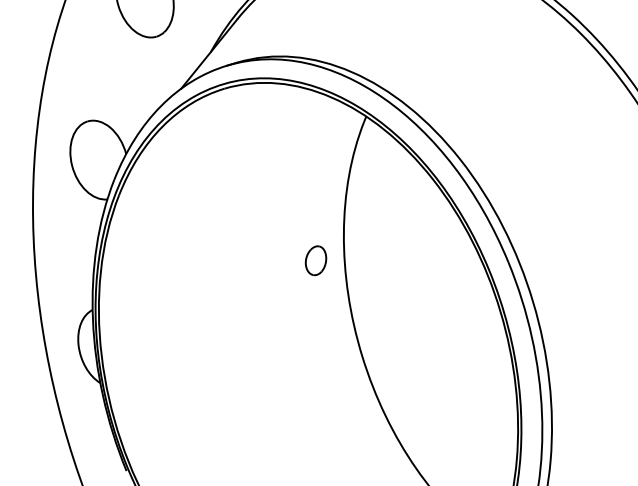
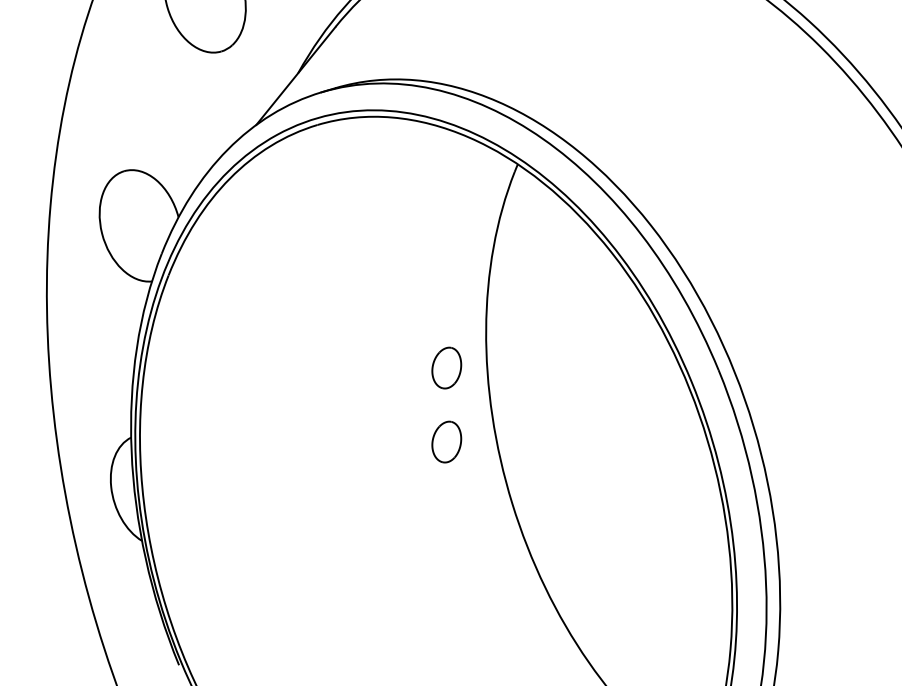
part: (315, 312) -> (446, 441), added

